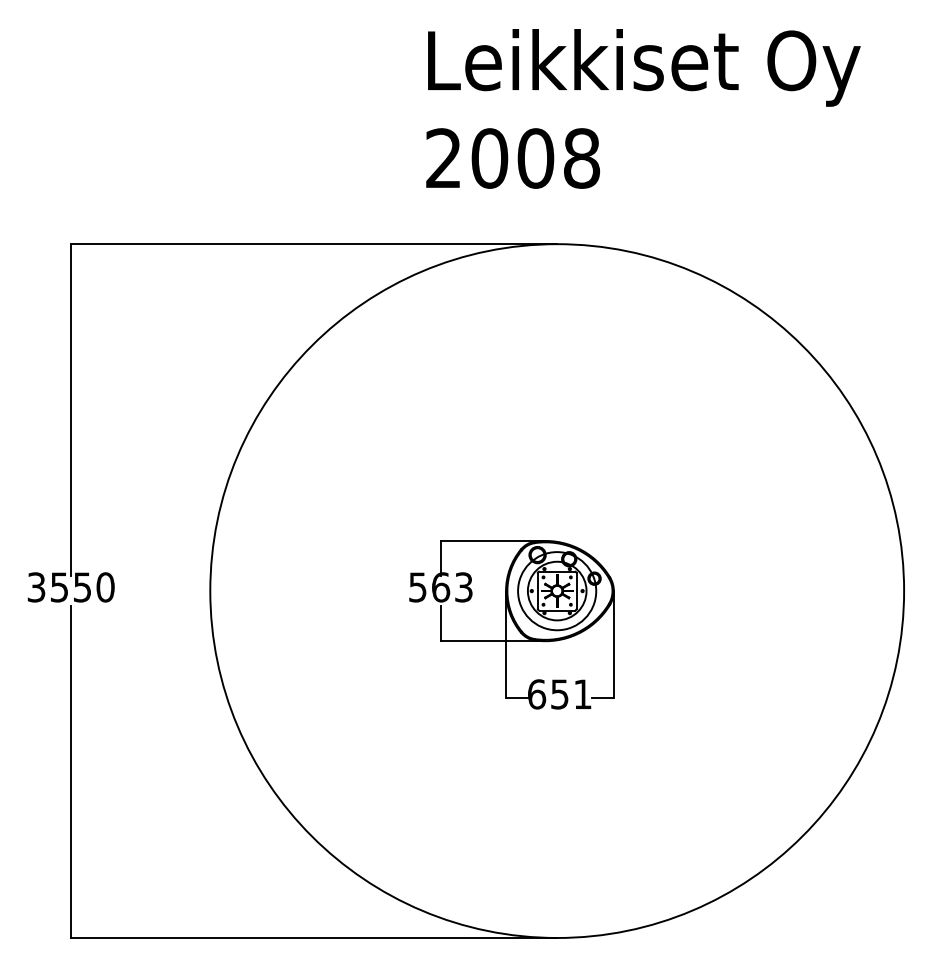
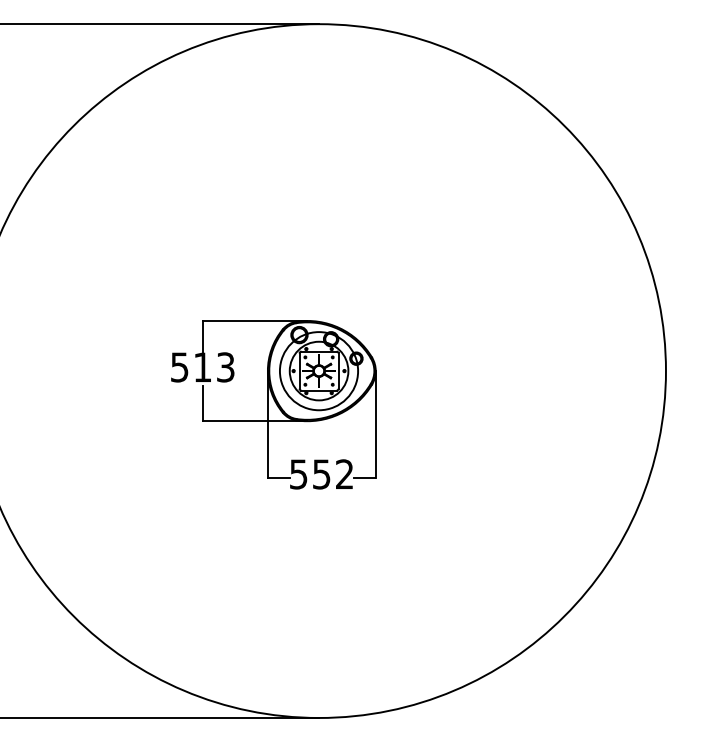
text: (441, 587) -> (203, 367), 563 -> 513
text: (559, 694) -> (321, 474), 651 -> 552

